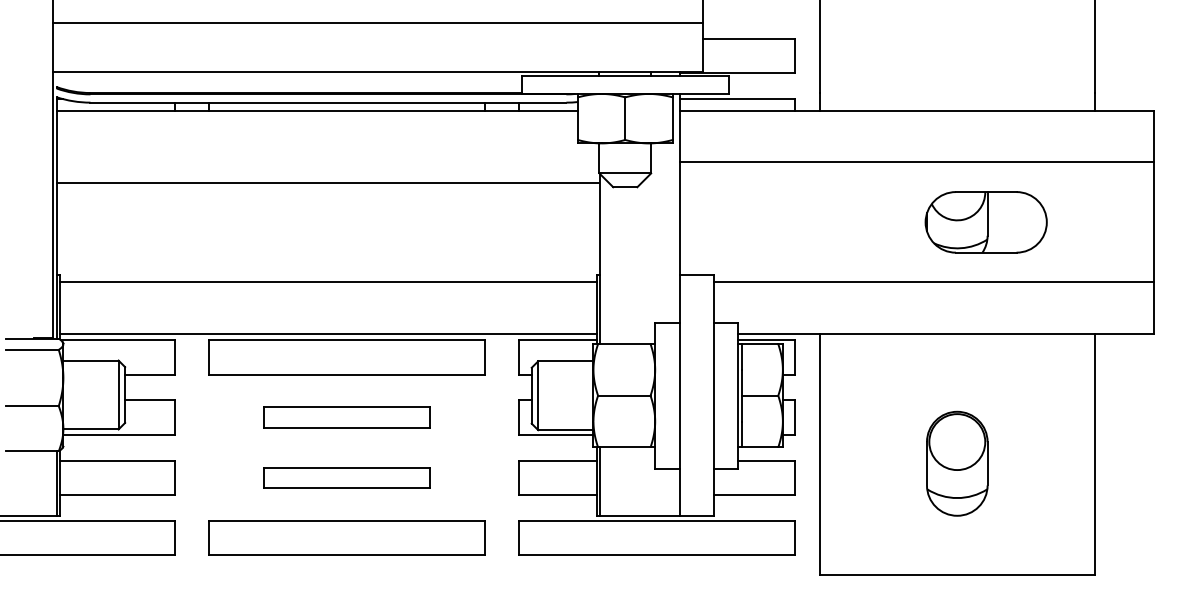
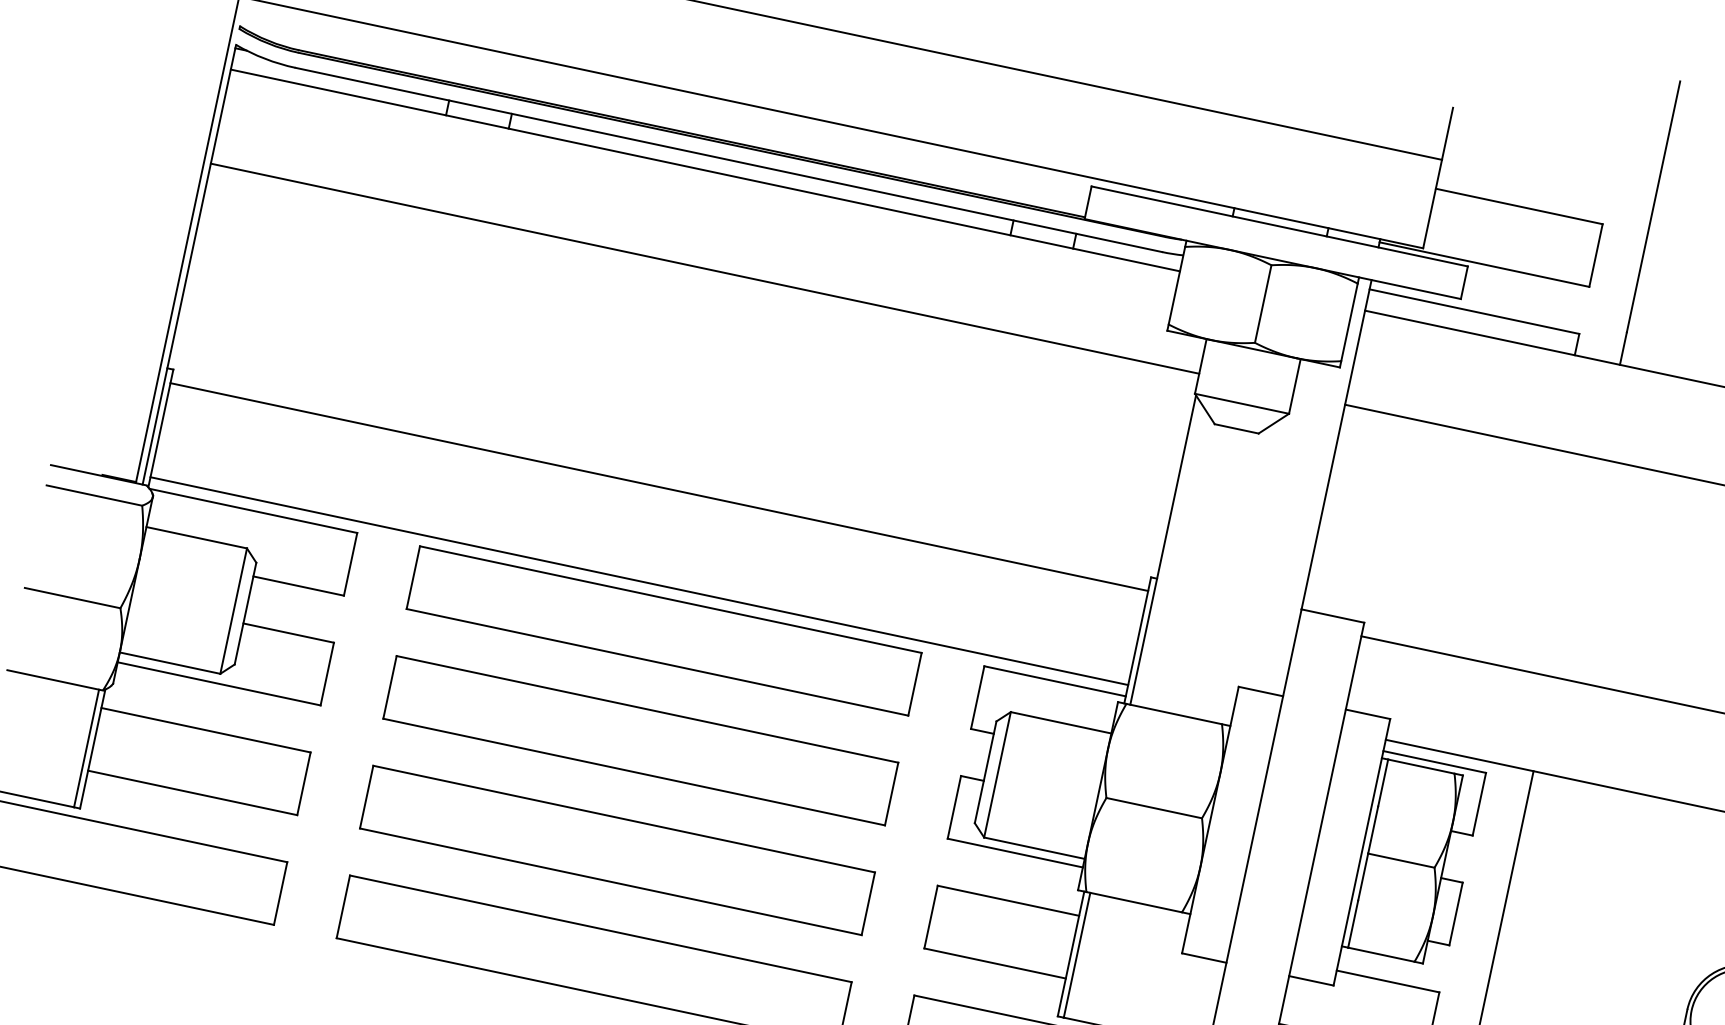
line: (327, 183) -> (704, 268), moved
part: (346, 417) -> (639, 740), size x1.67
part: (346, 477) -> (616, 849), size x1.67

